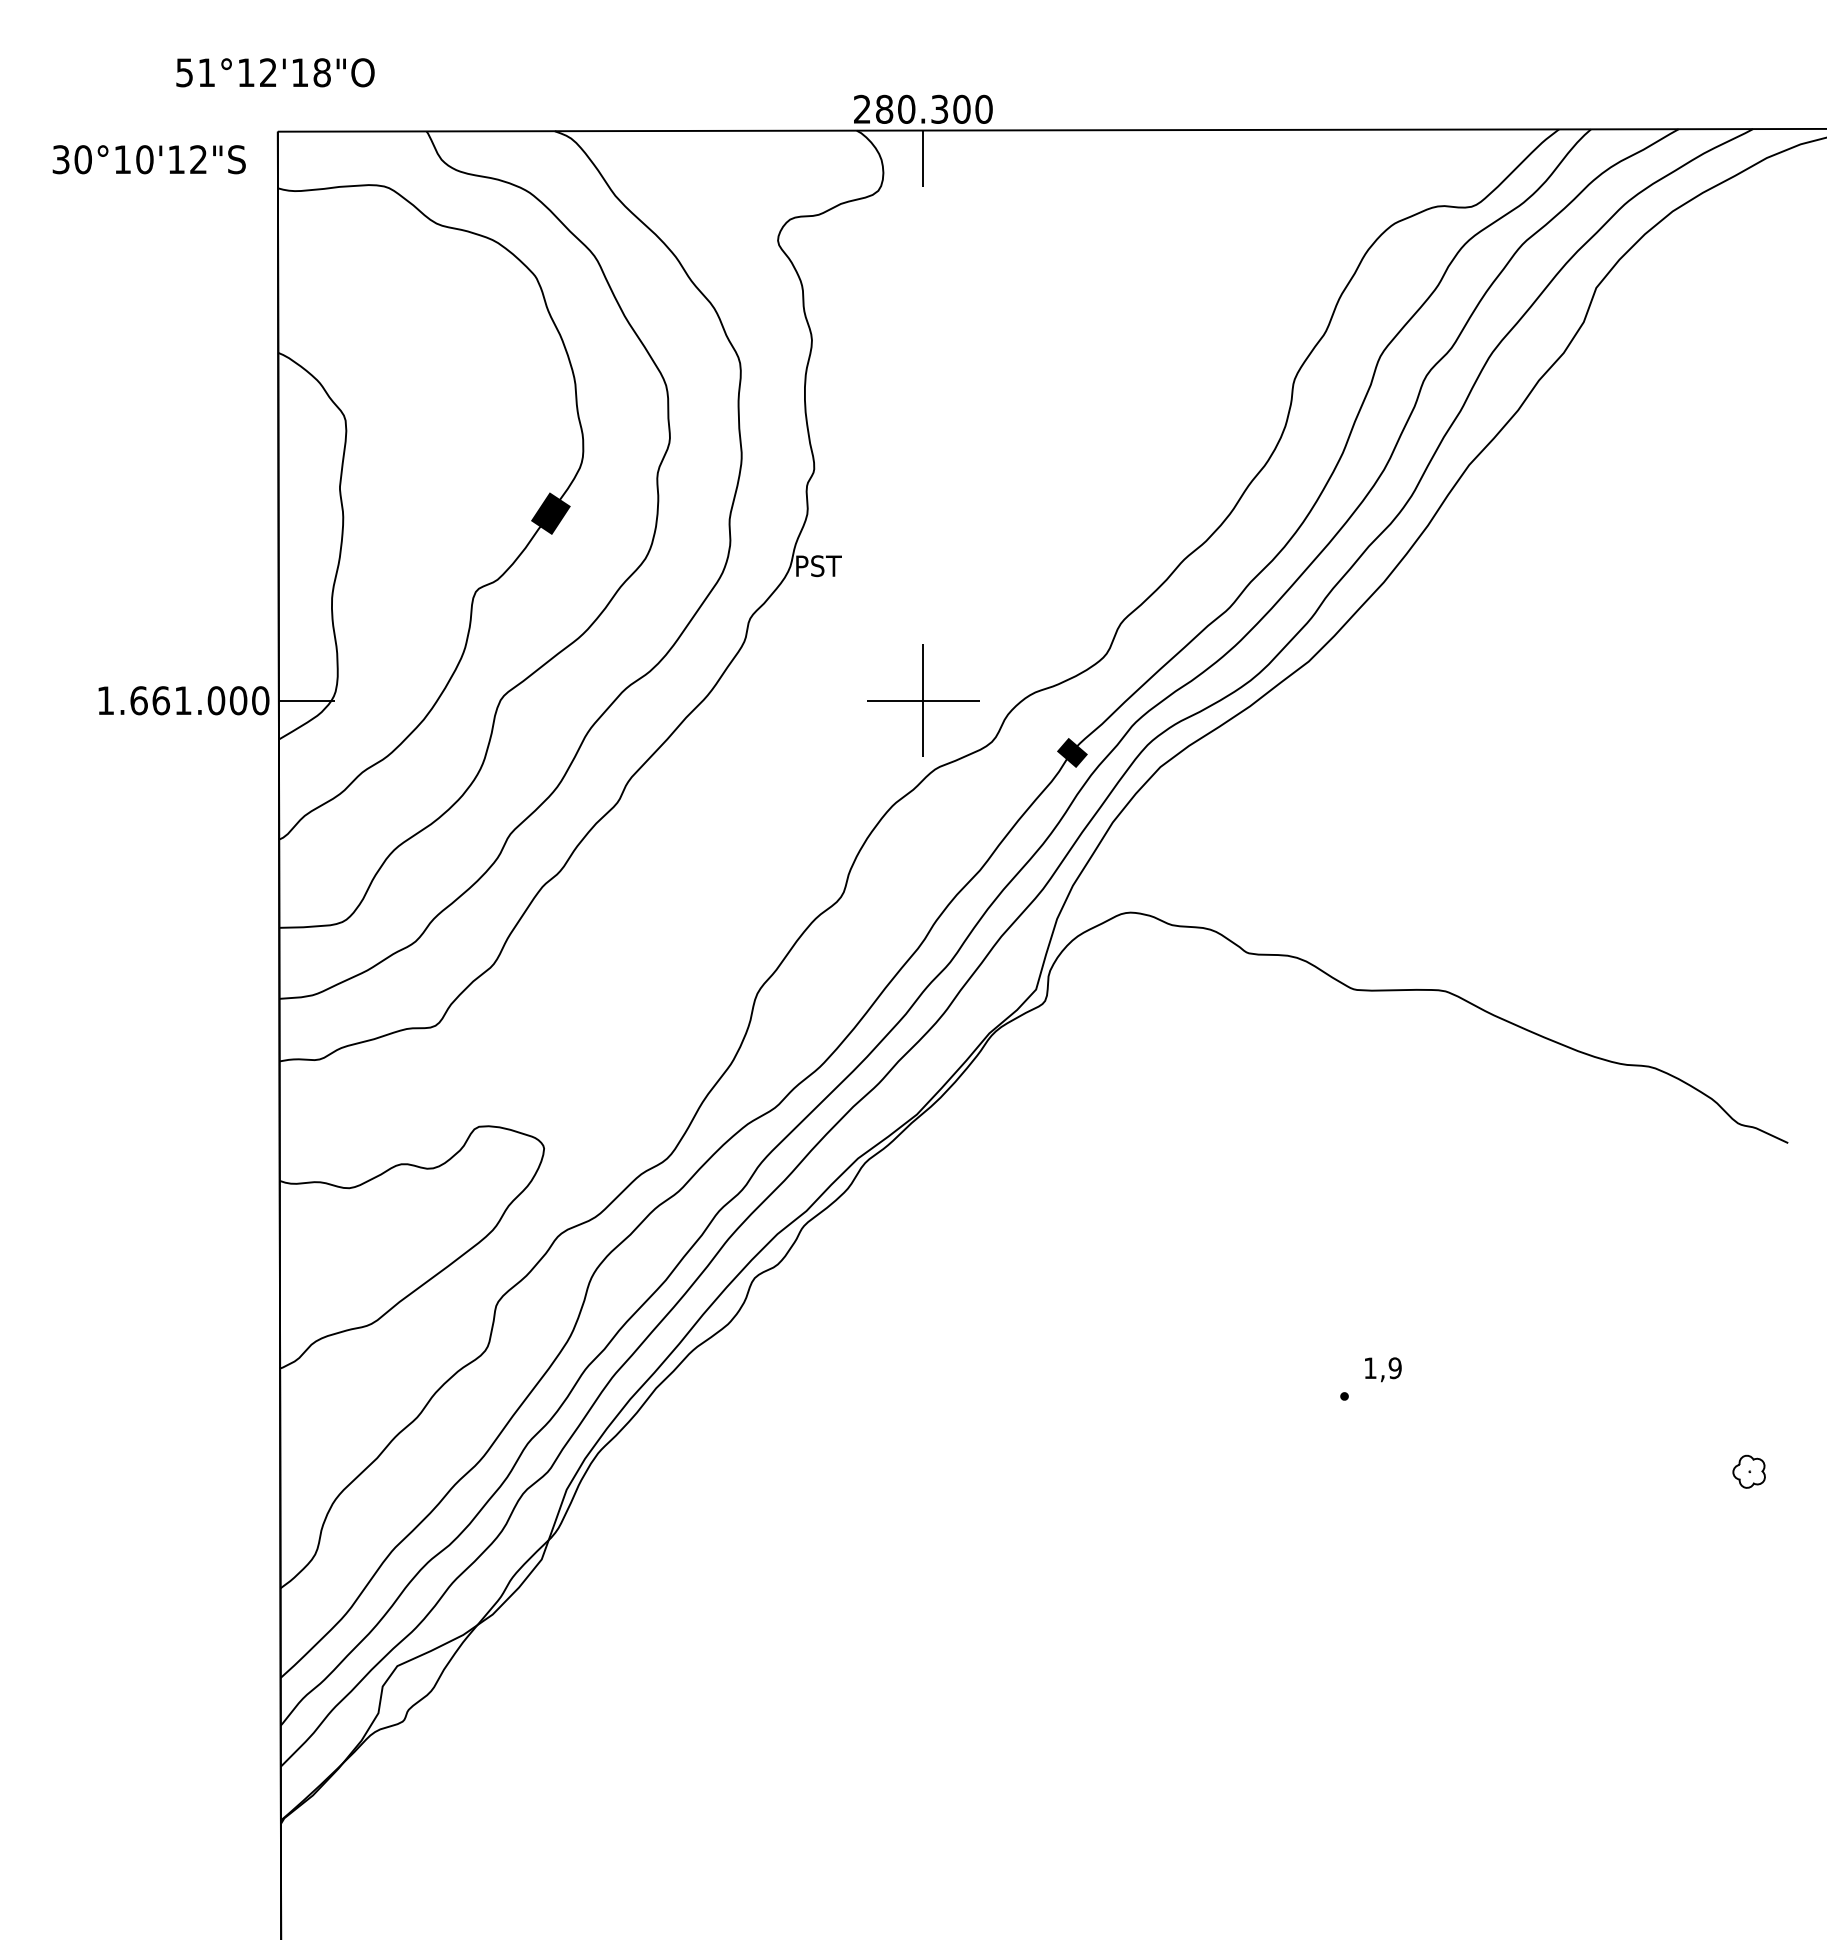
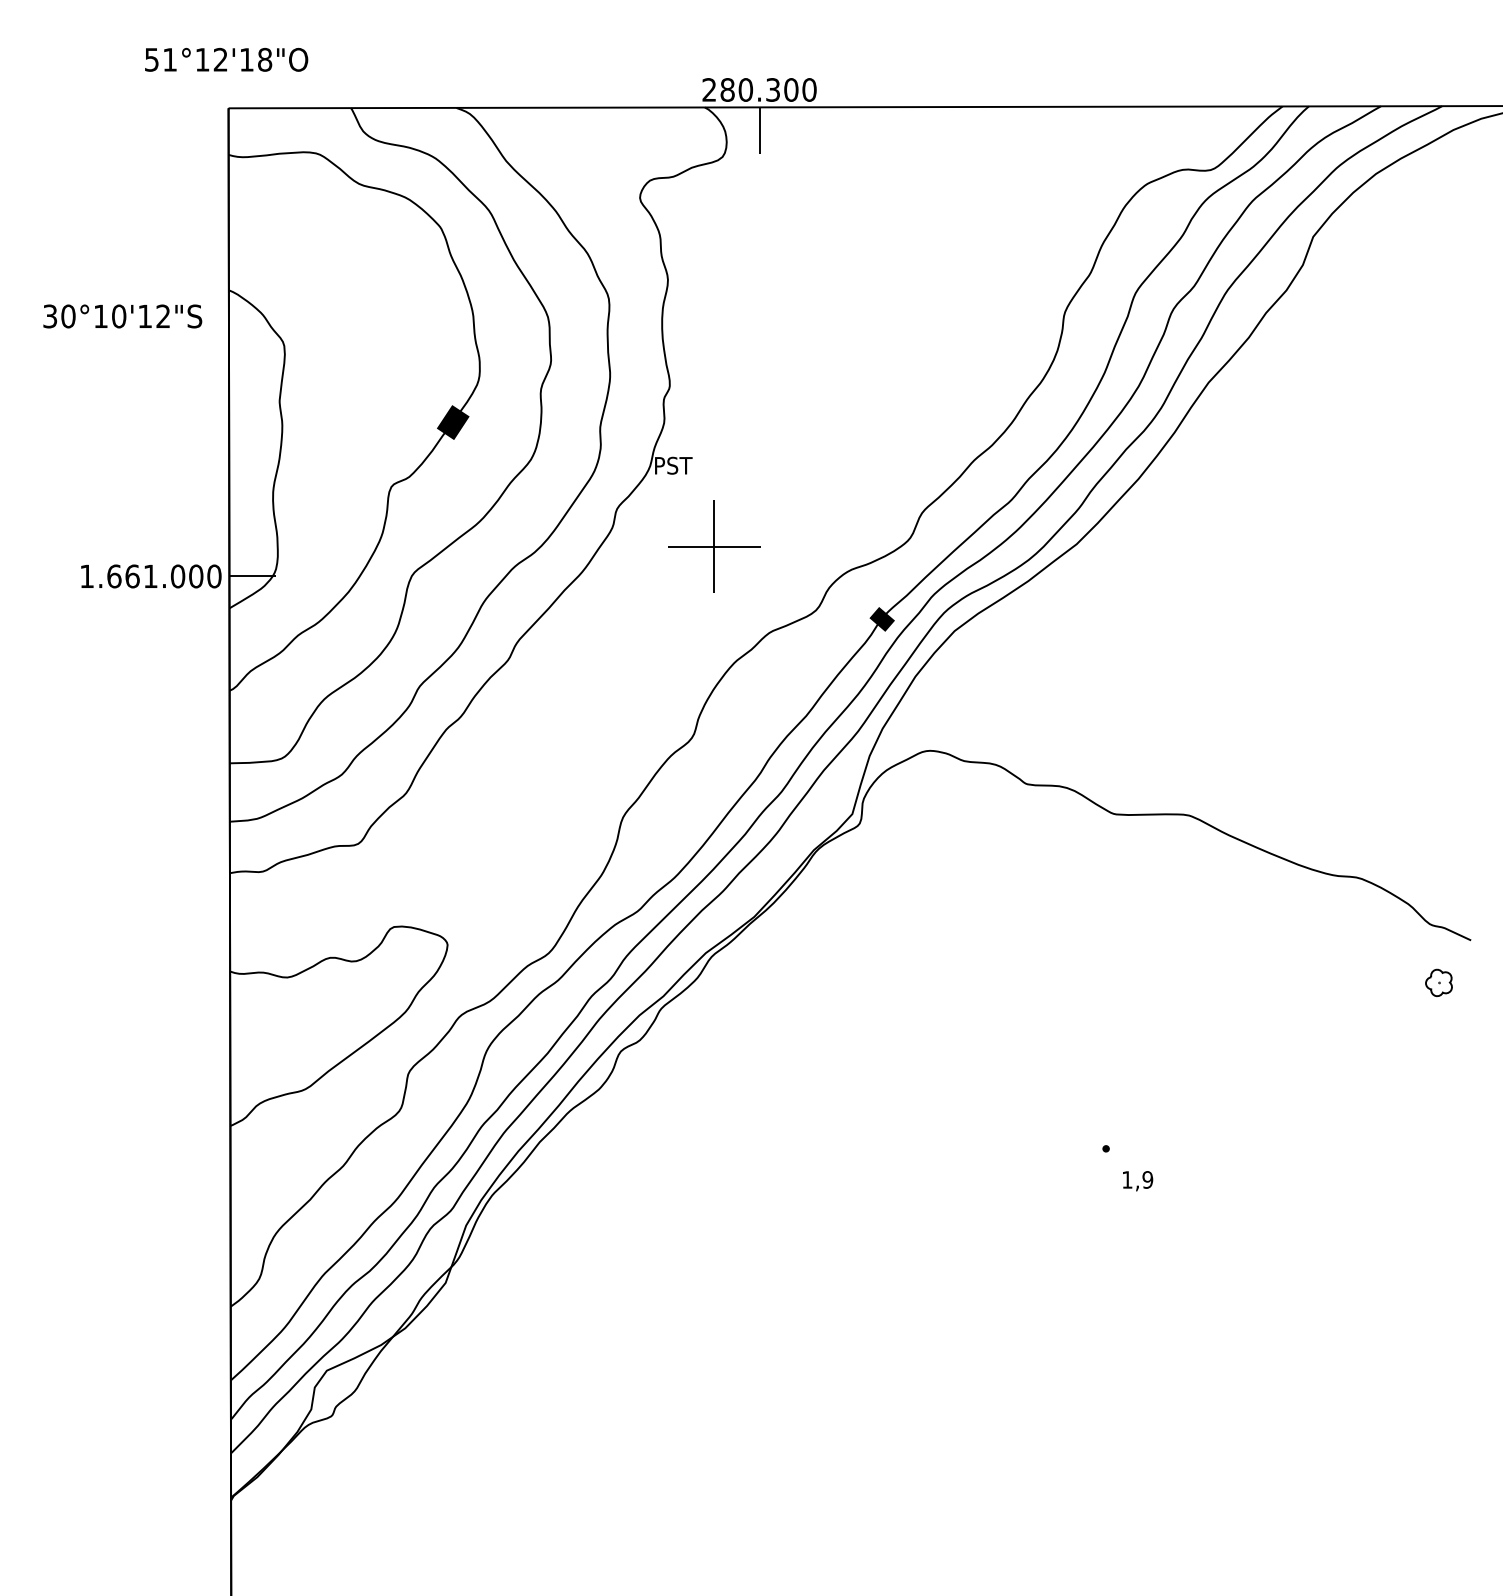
text: (148, 159) -> (122, 316), moved
part: (923, 700) -> (714, 546), moved
text: (1383, 1369) -> (1138, 1180), moved
part: (1748, 1471) -> (1438, 982), moved

